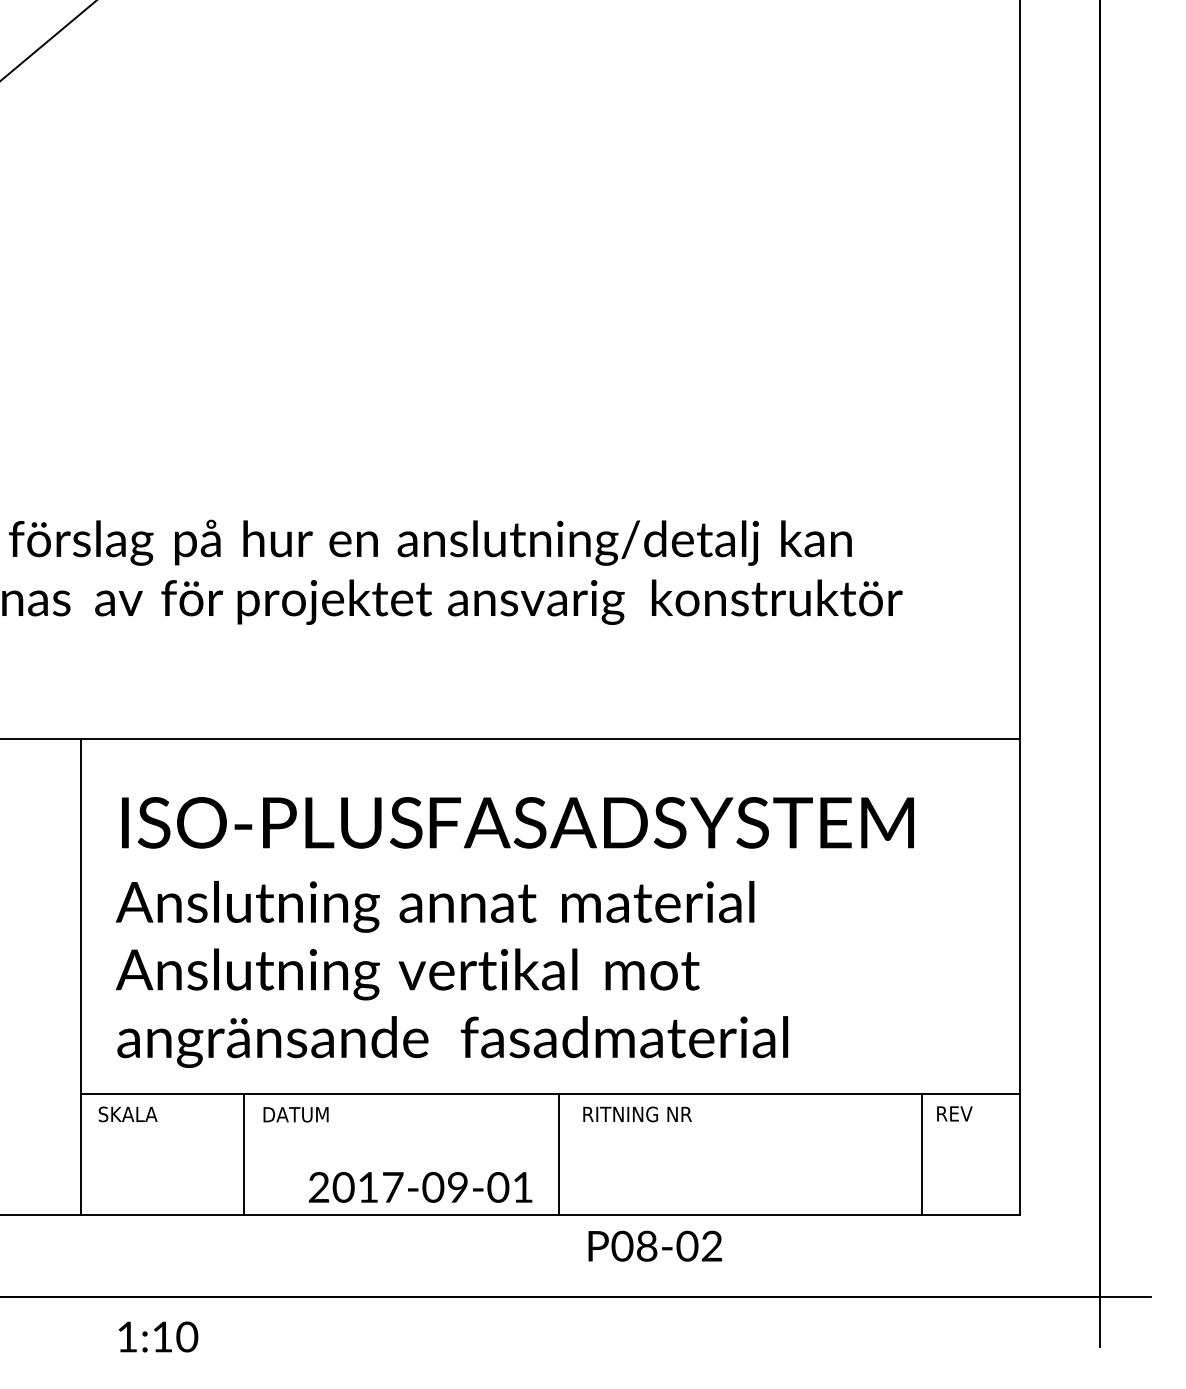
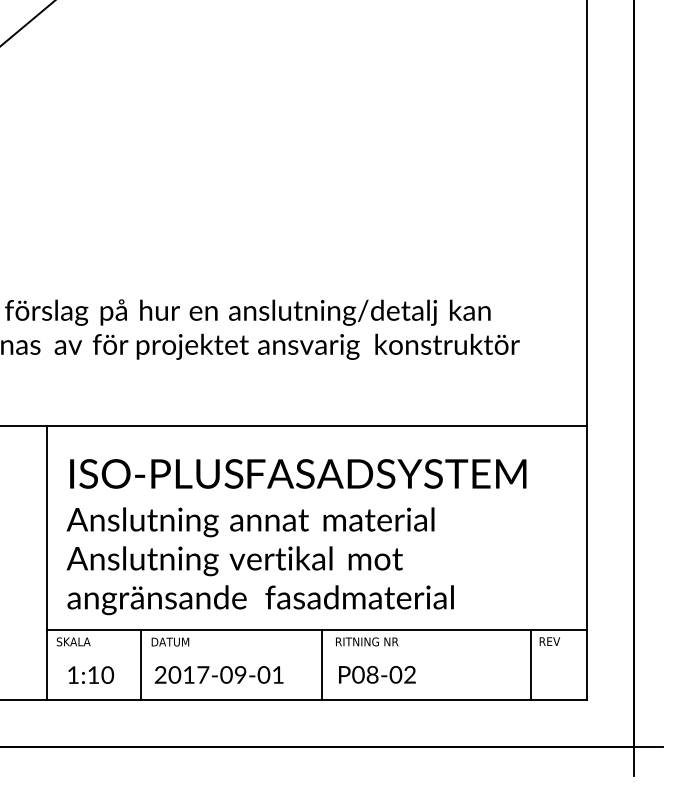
text: (419, 1186) -> (218, 674), moved
text: (655, 1245) -> (377, 674), moved
text: (159, 1335) -> (91, 674), moved

